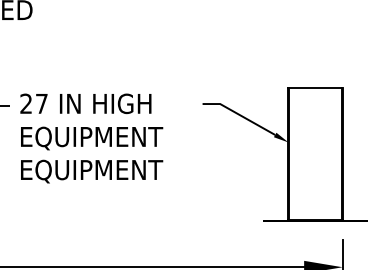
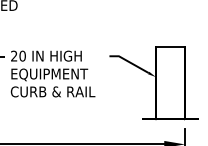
text: (41, 102) -> (22, 55), 27 -> 20
text: (97, 171) -> (52, 92), EQUIPMENT -> CURB & RAIL

